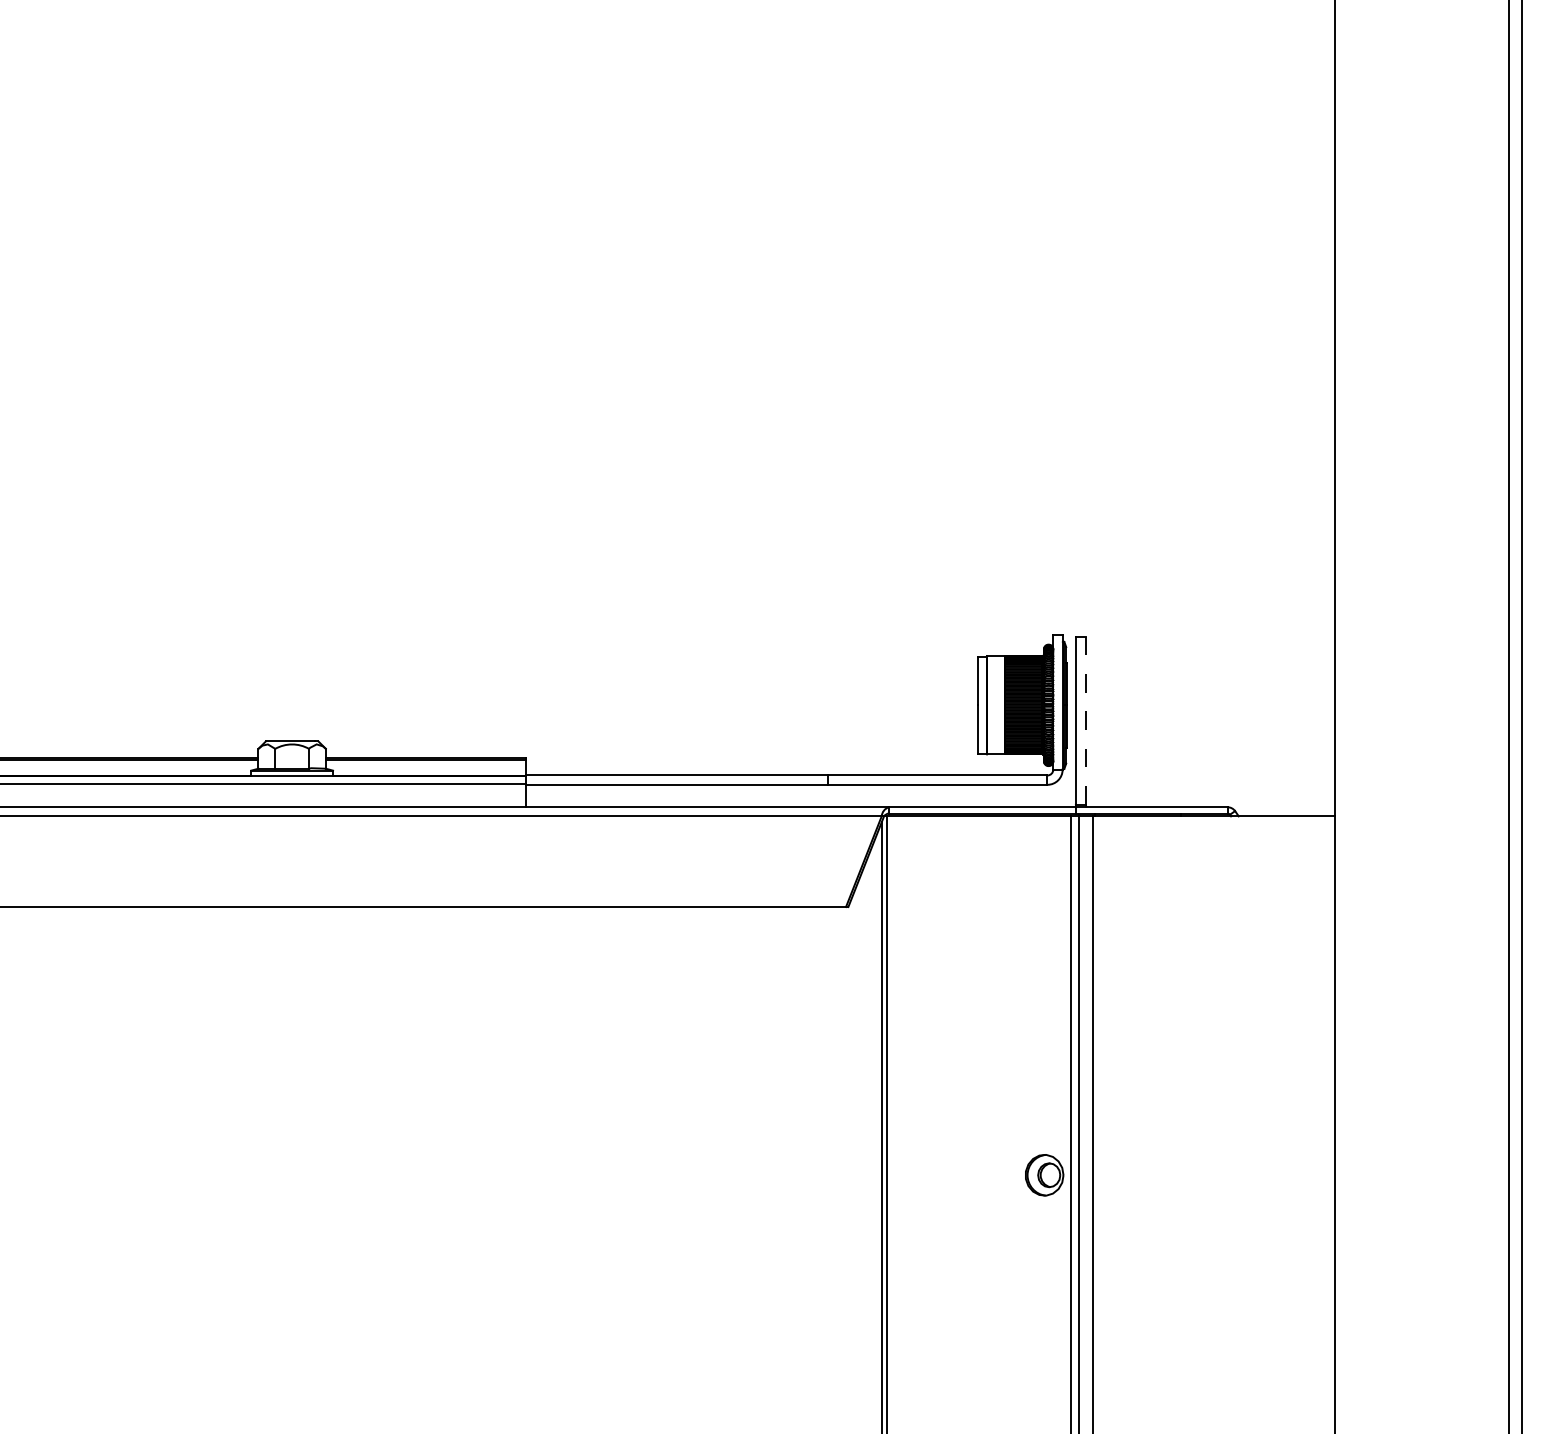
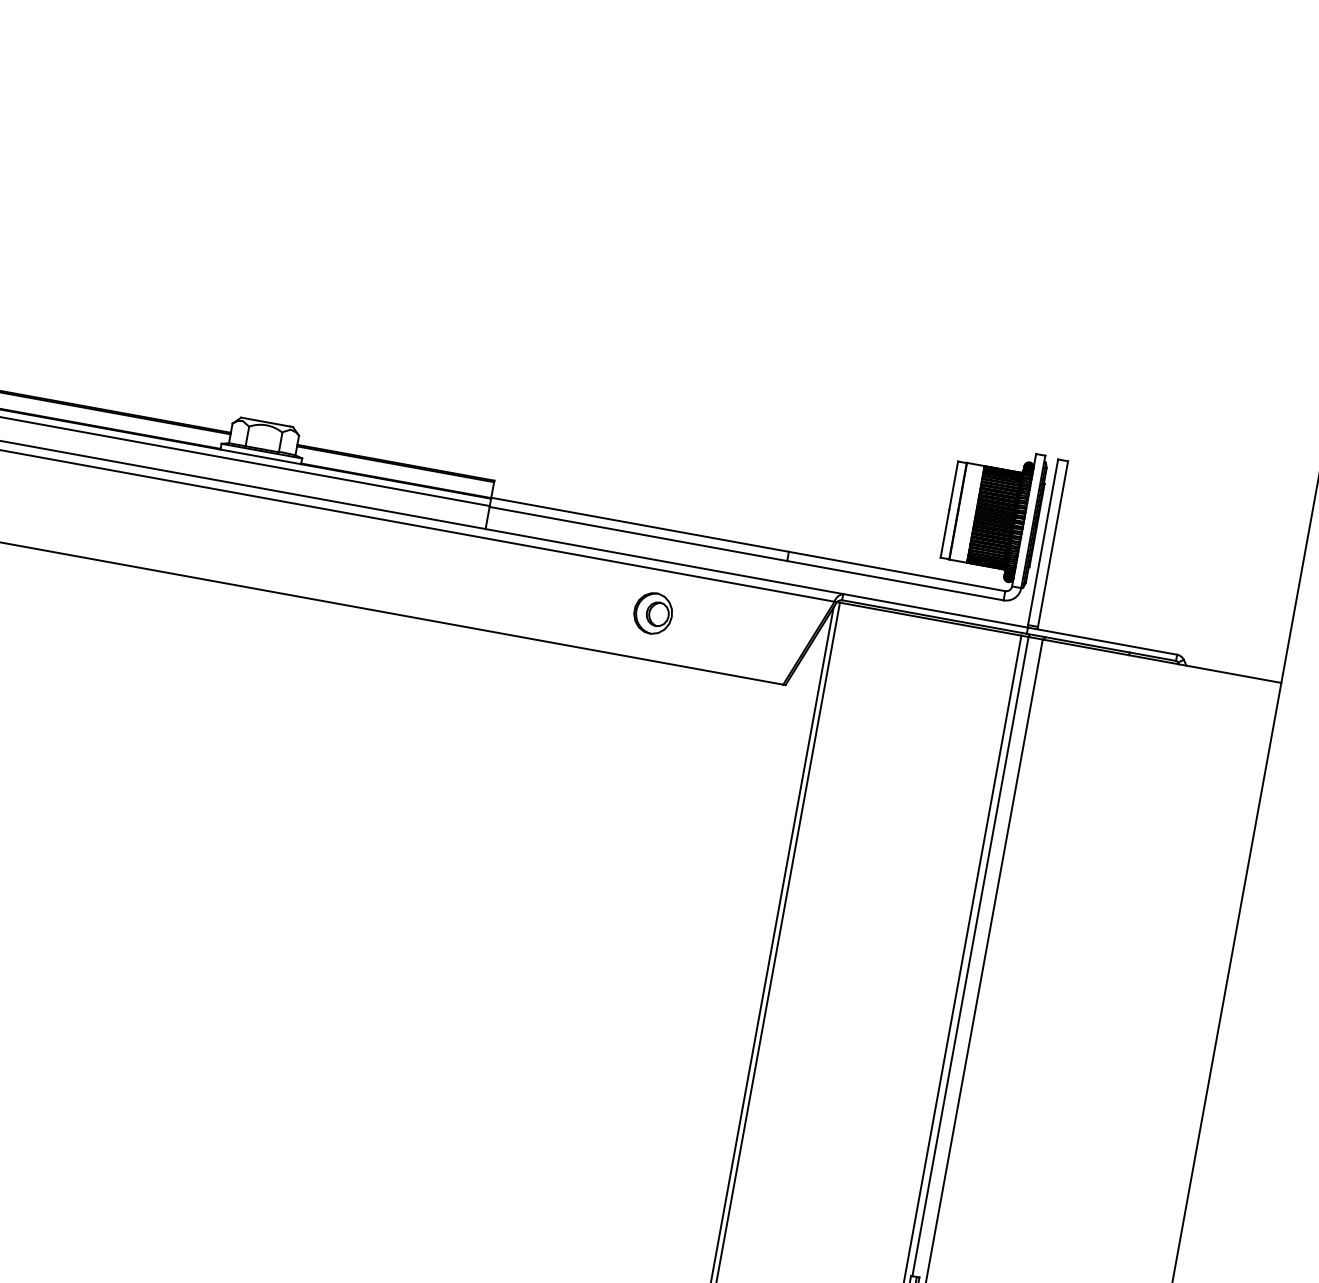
line: (1085, 720) -> (1052, 543), dashed -> solid
part: (1044, 1175) -> (653, 613), moved

